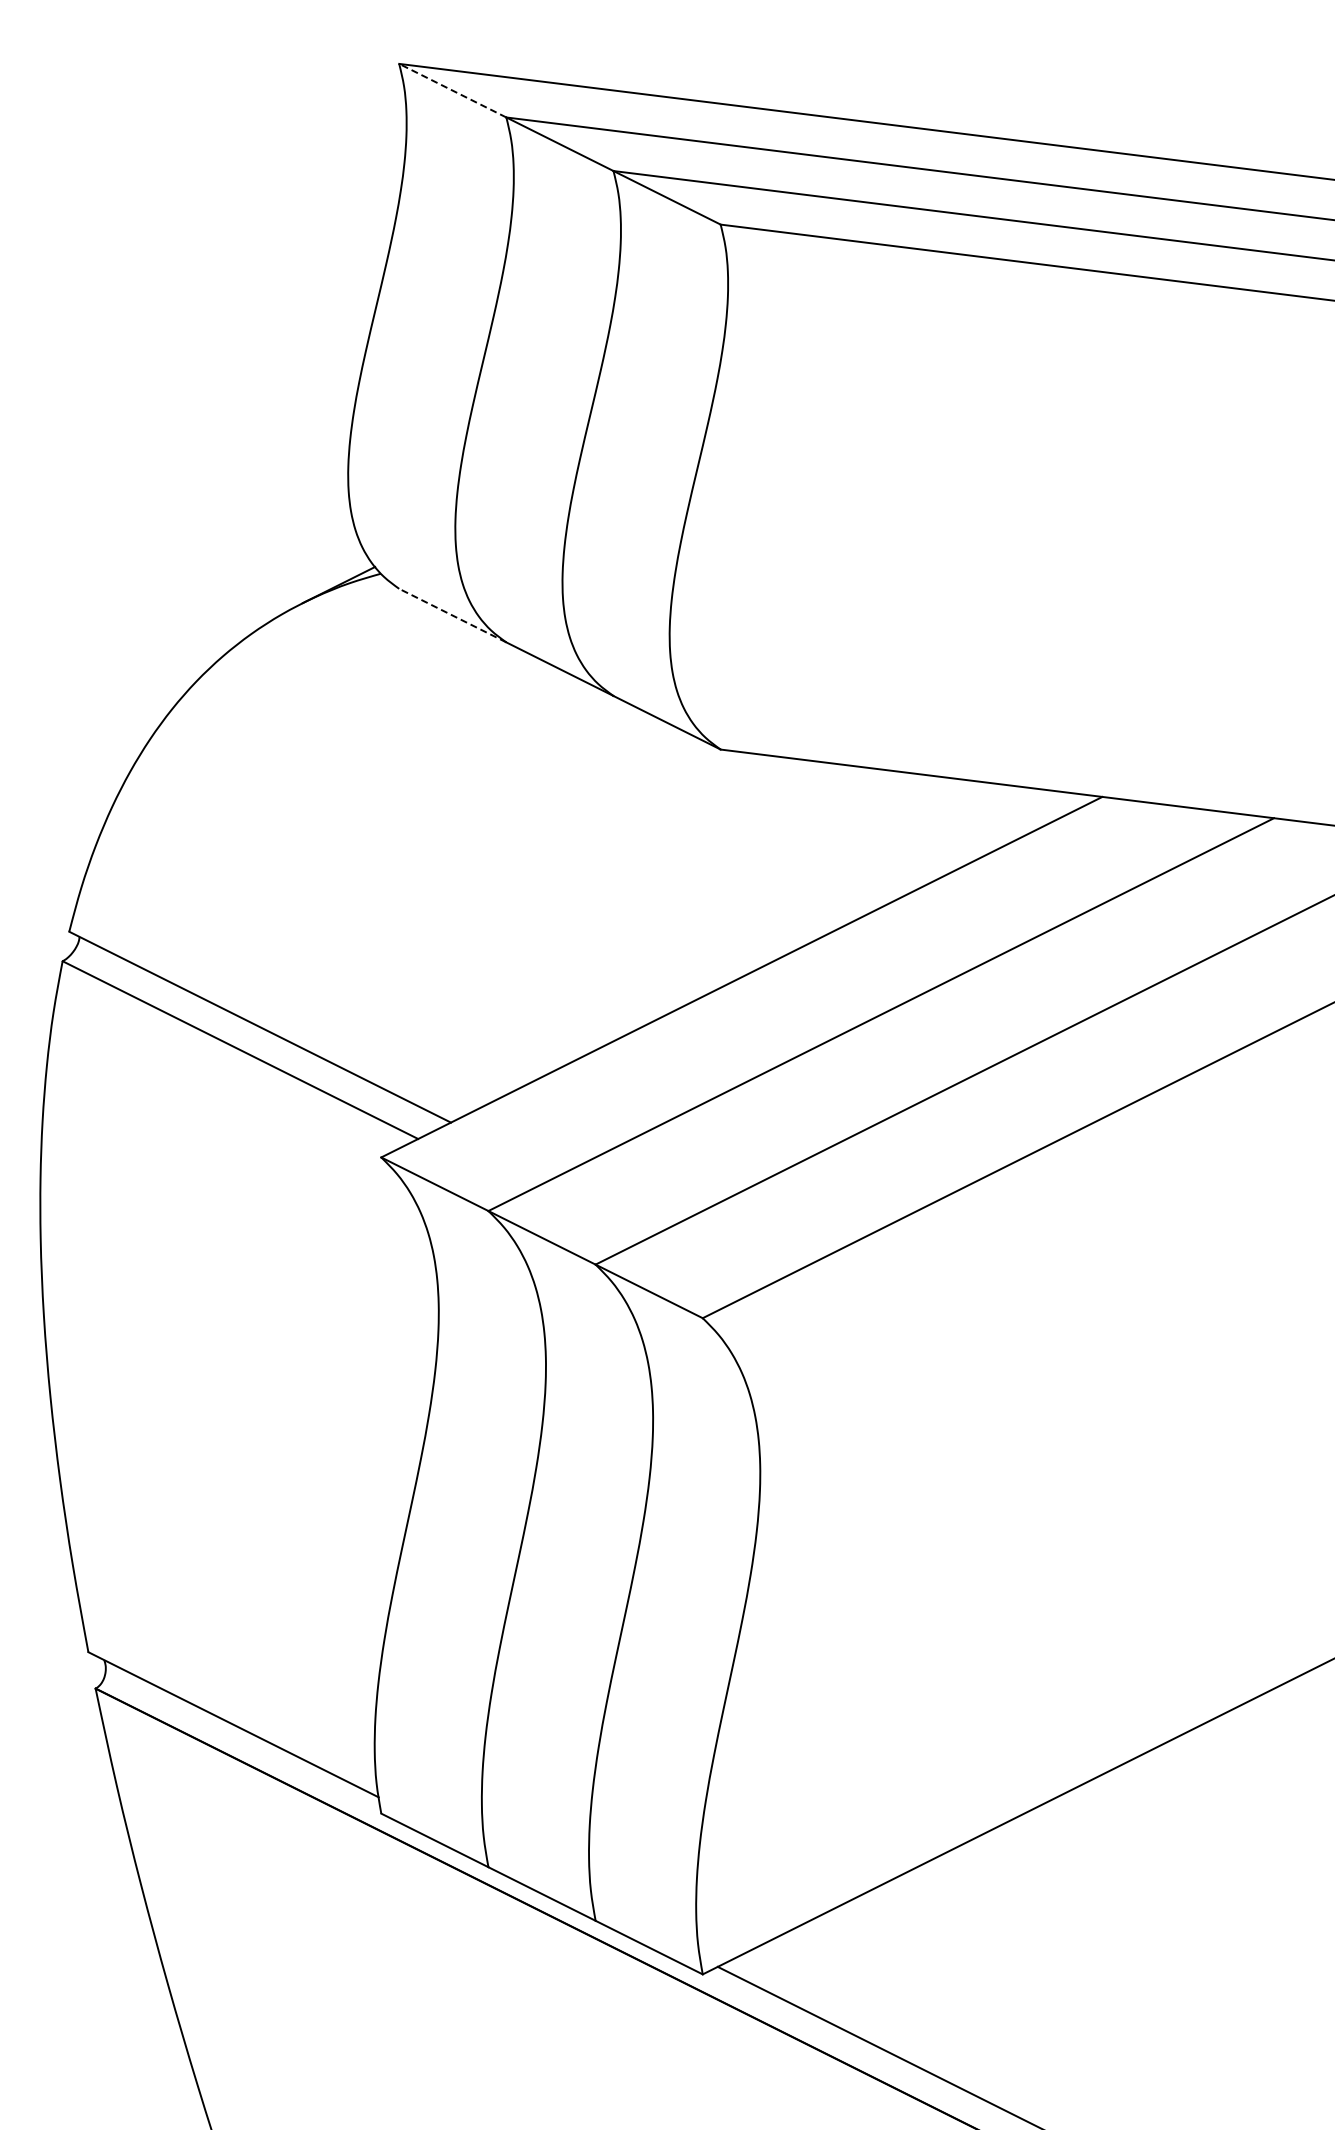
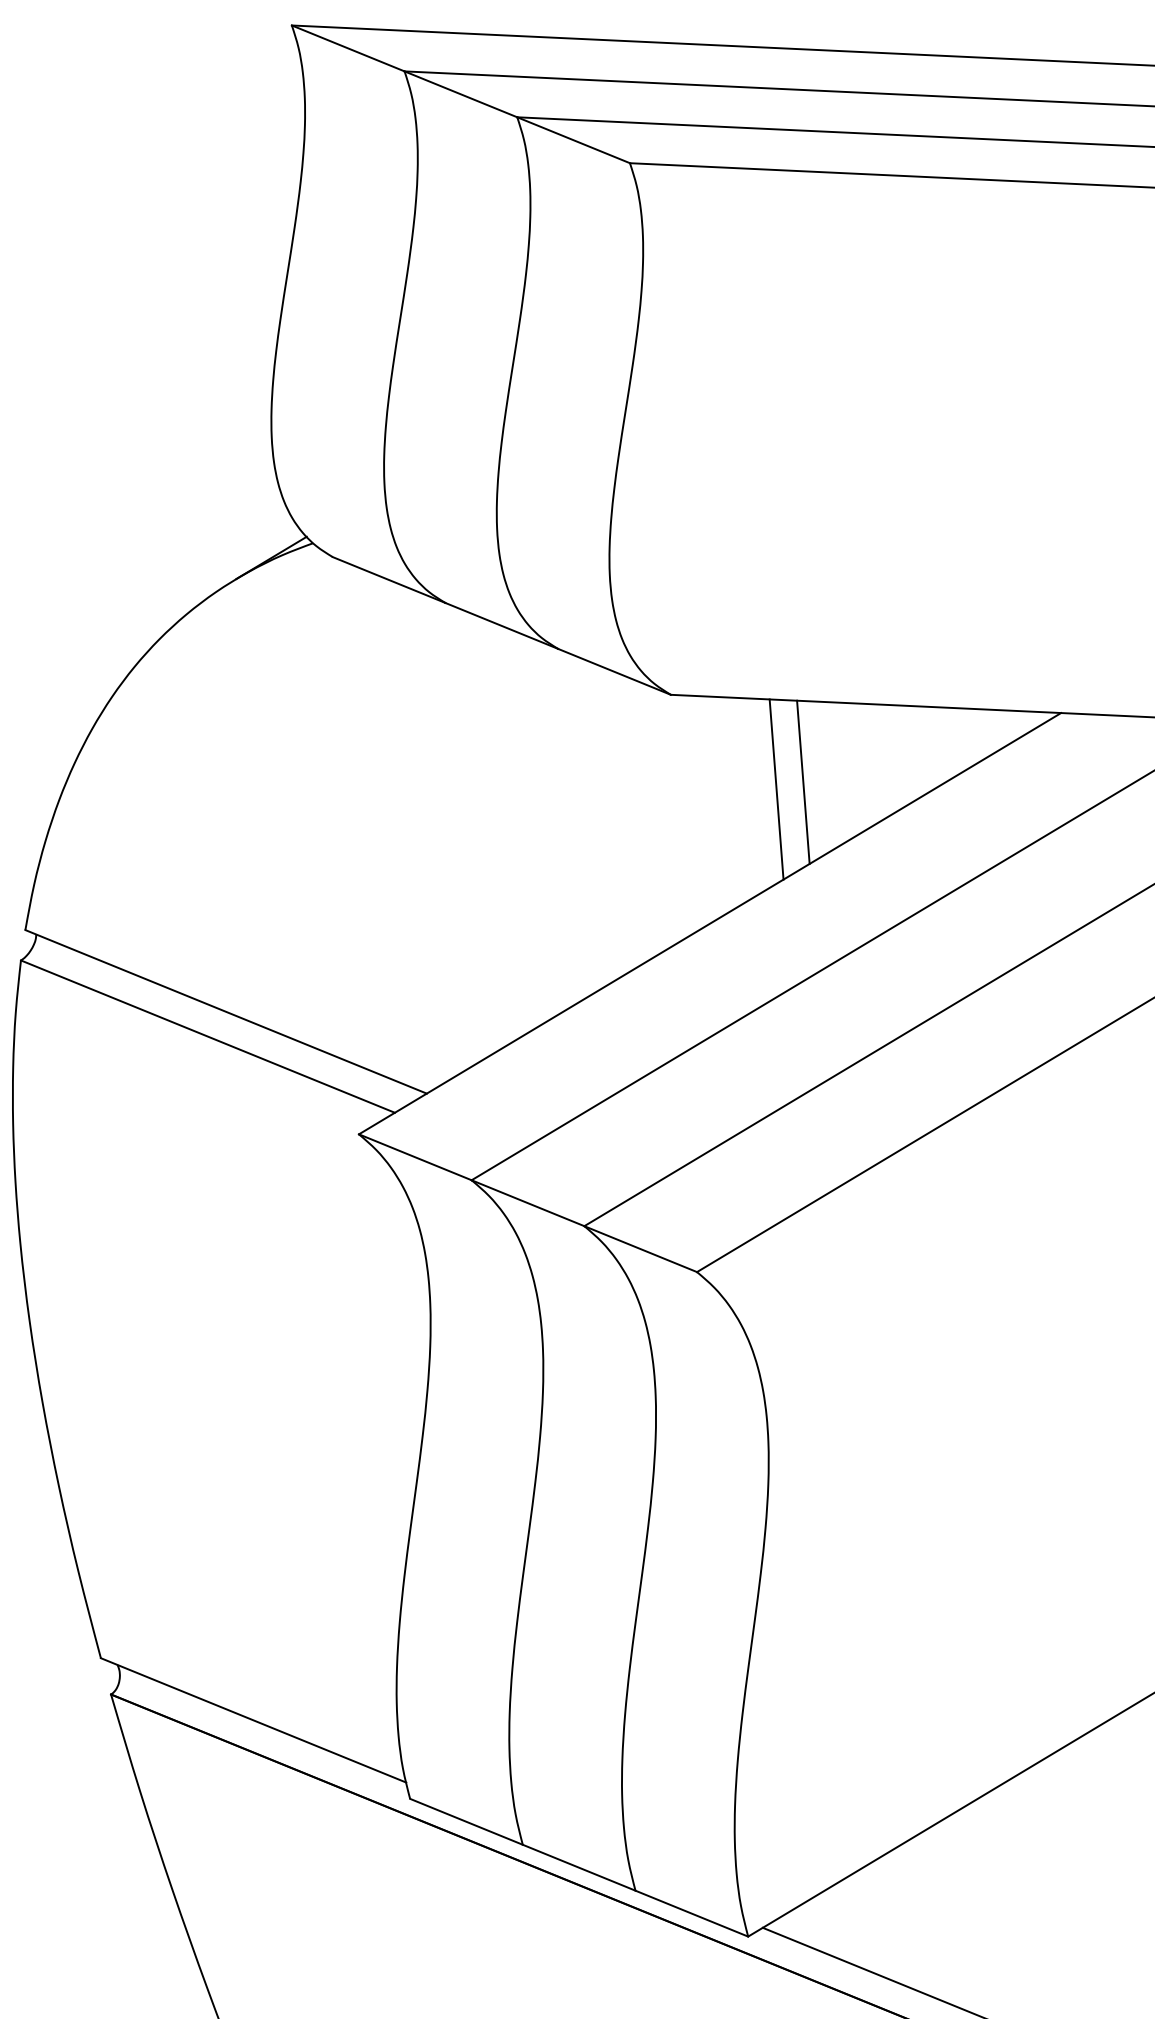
line: (452, 90) -> (347, 48), dashed -> solid
line: (452, 615) -> (388, 579), dashed -> solid
line: (844, 845) -> (803, 782), added
line: (817, 850) -> (776, 789), added

